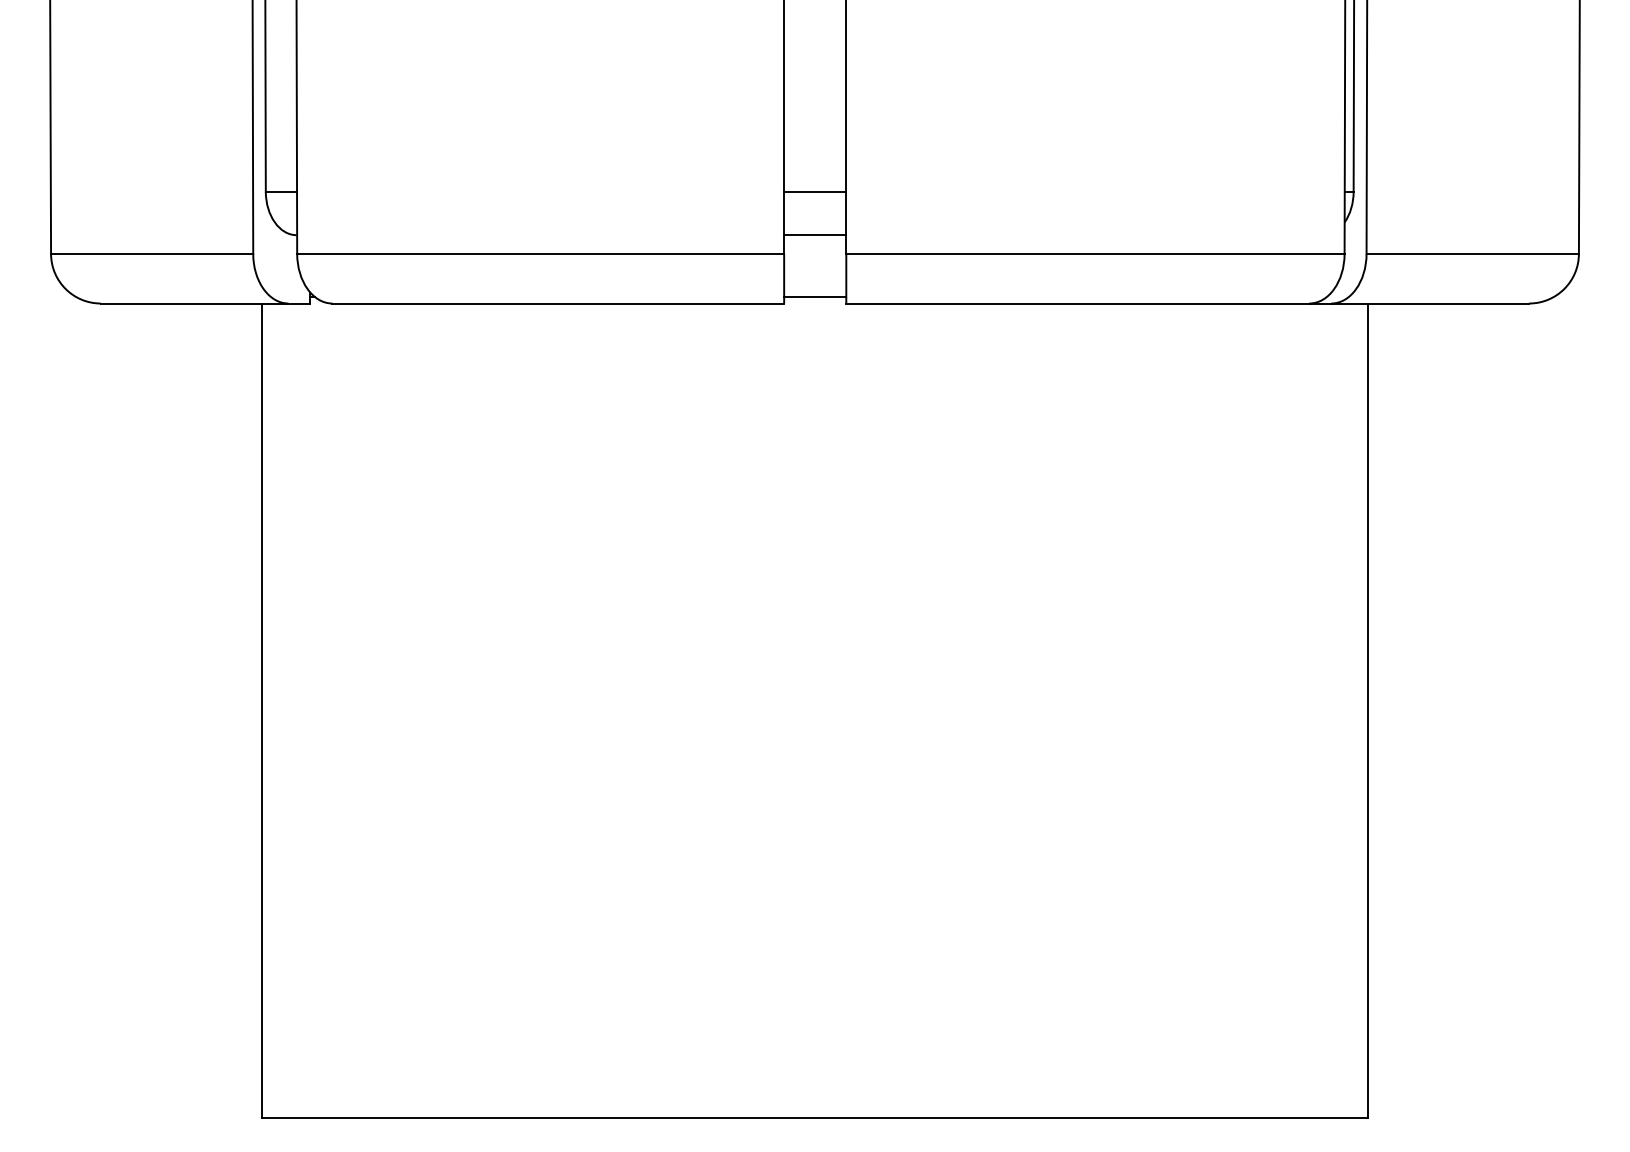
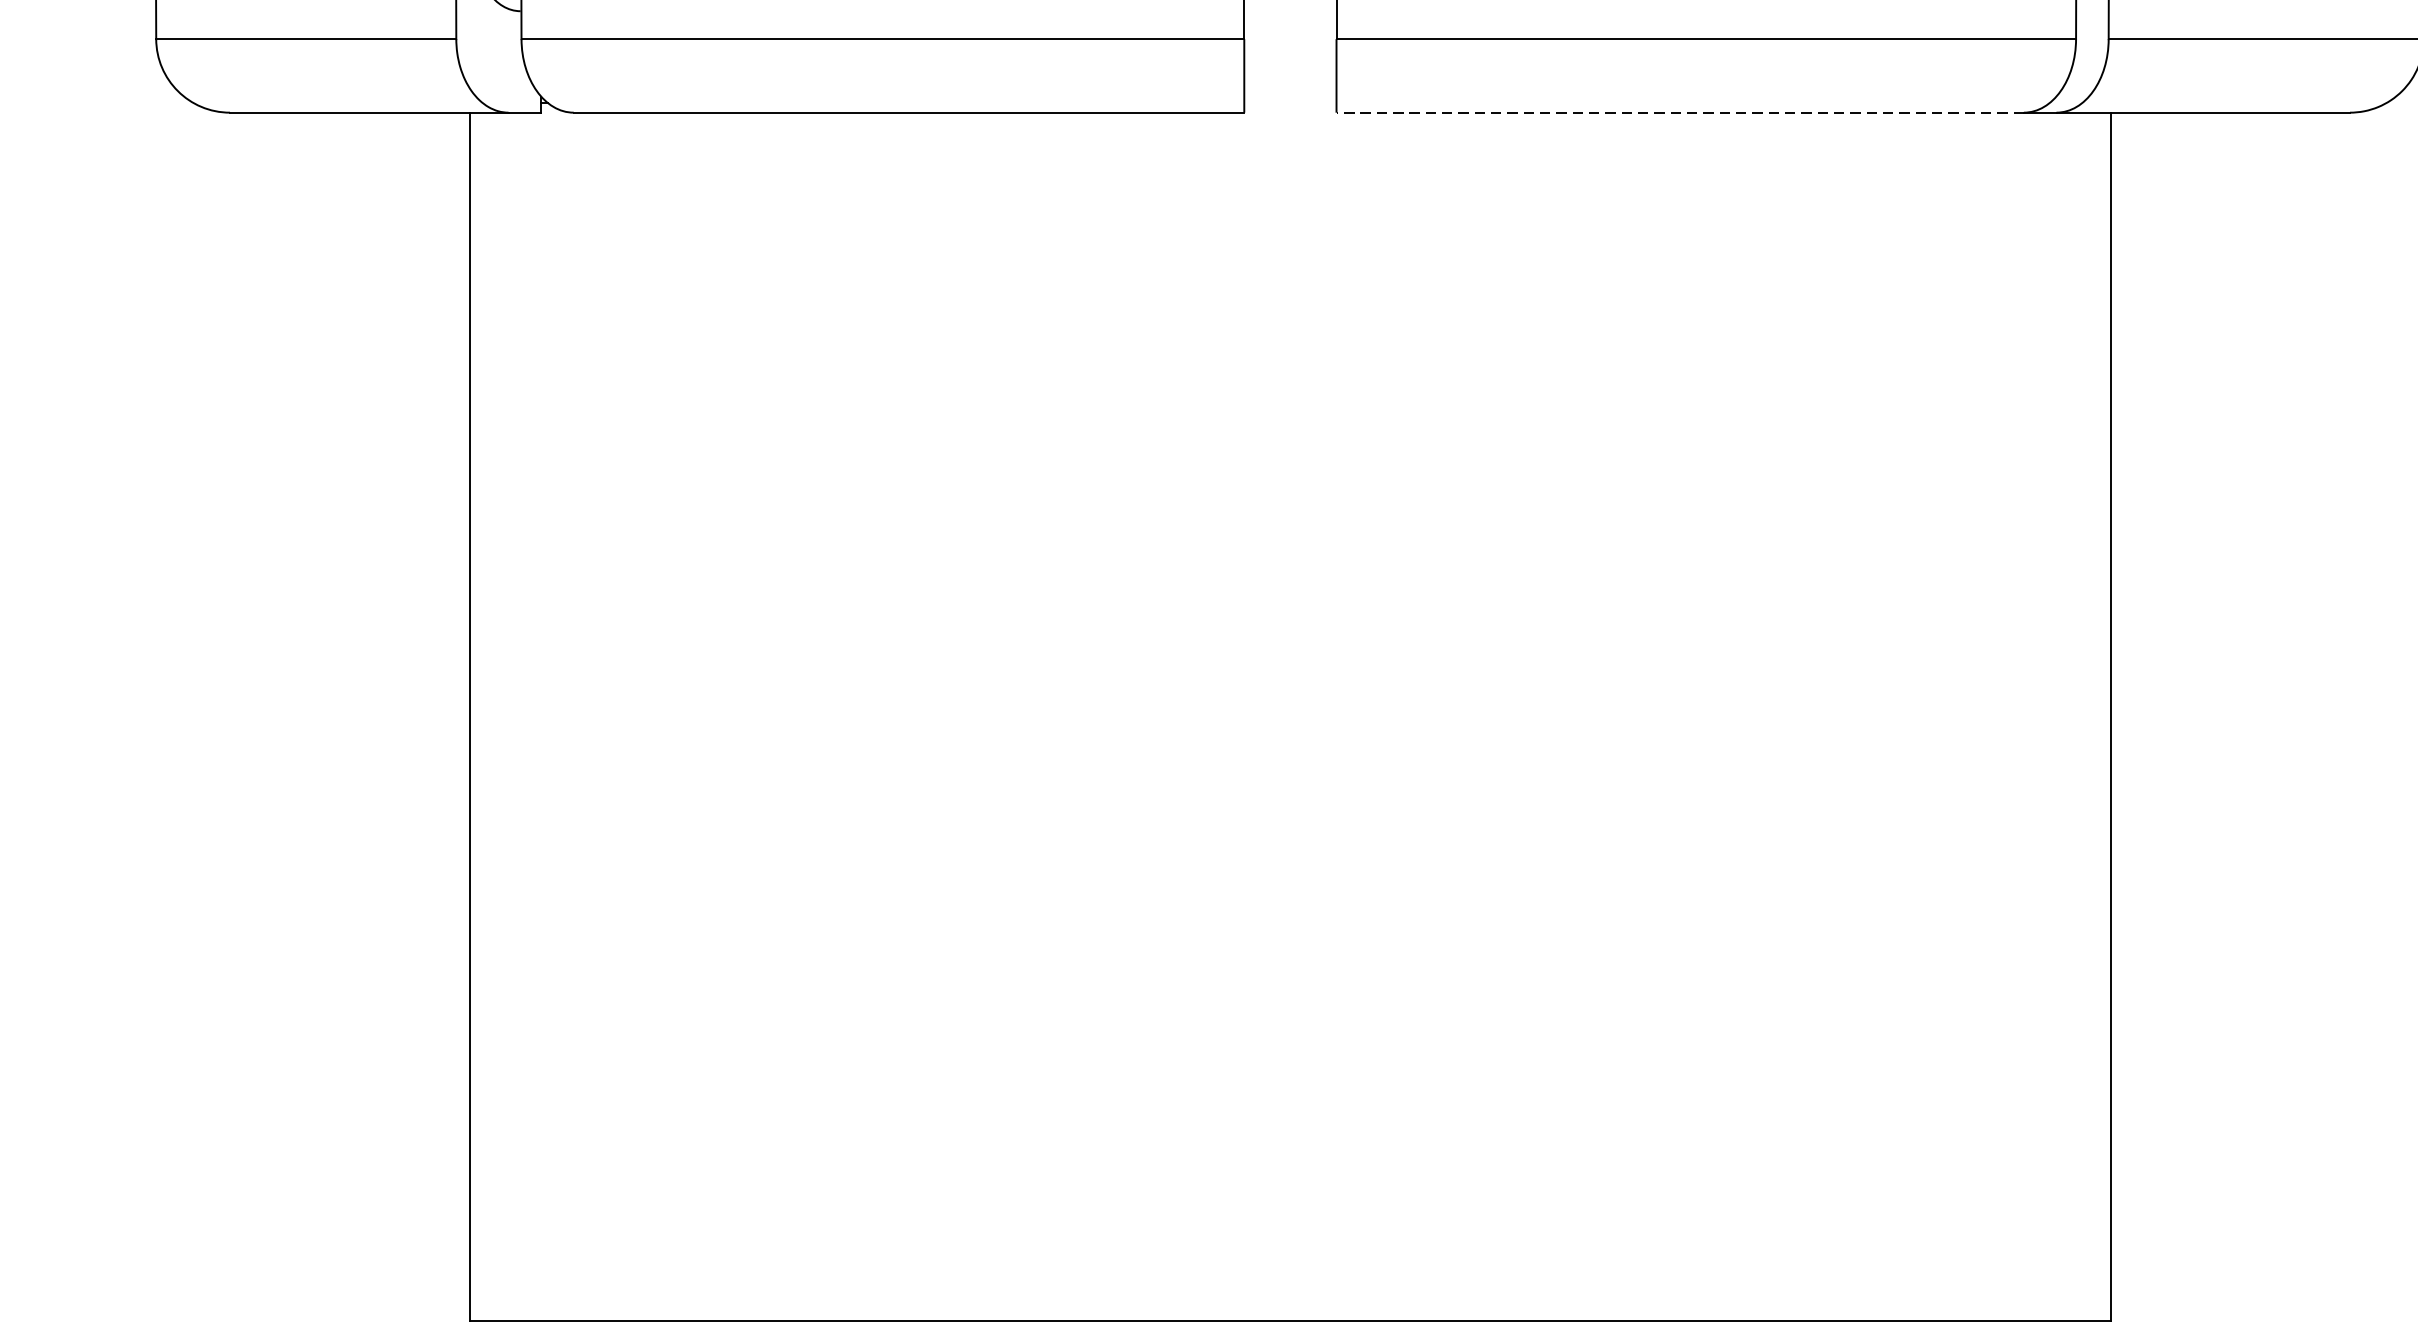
line: (815, 235) -> (1290, 11), removed
line: (815, 297) -> (1290, 103), removed
line: (1077, 303) -> (1679, 112), solid -> dashed

